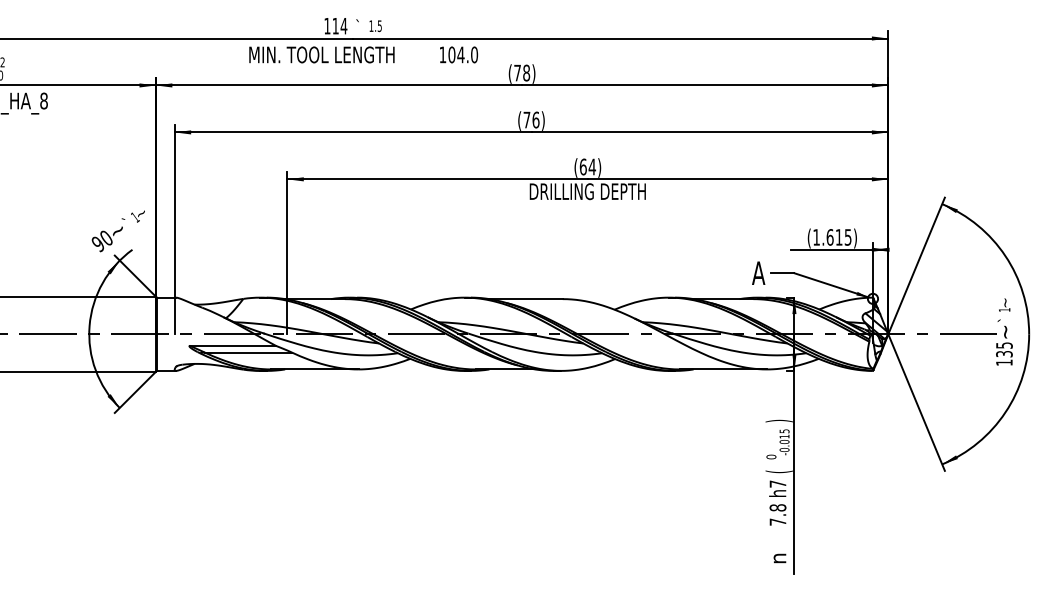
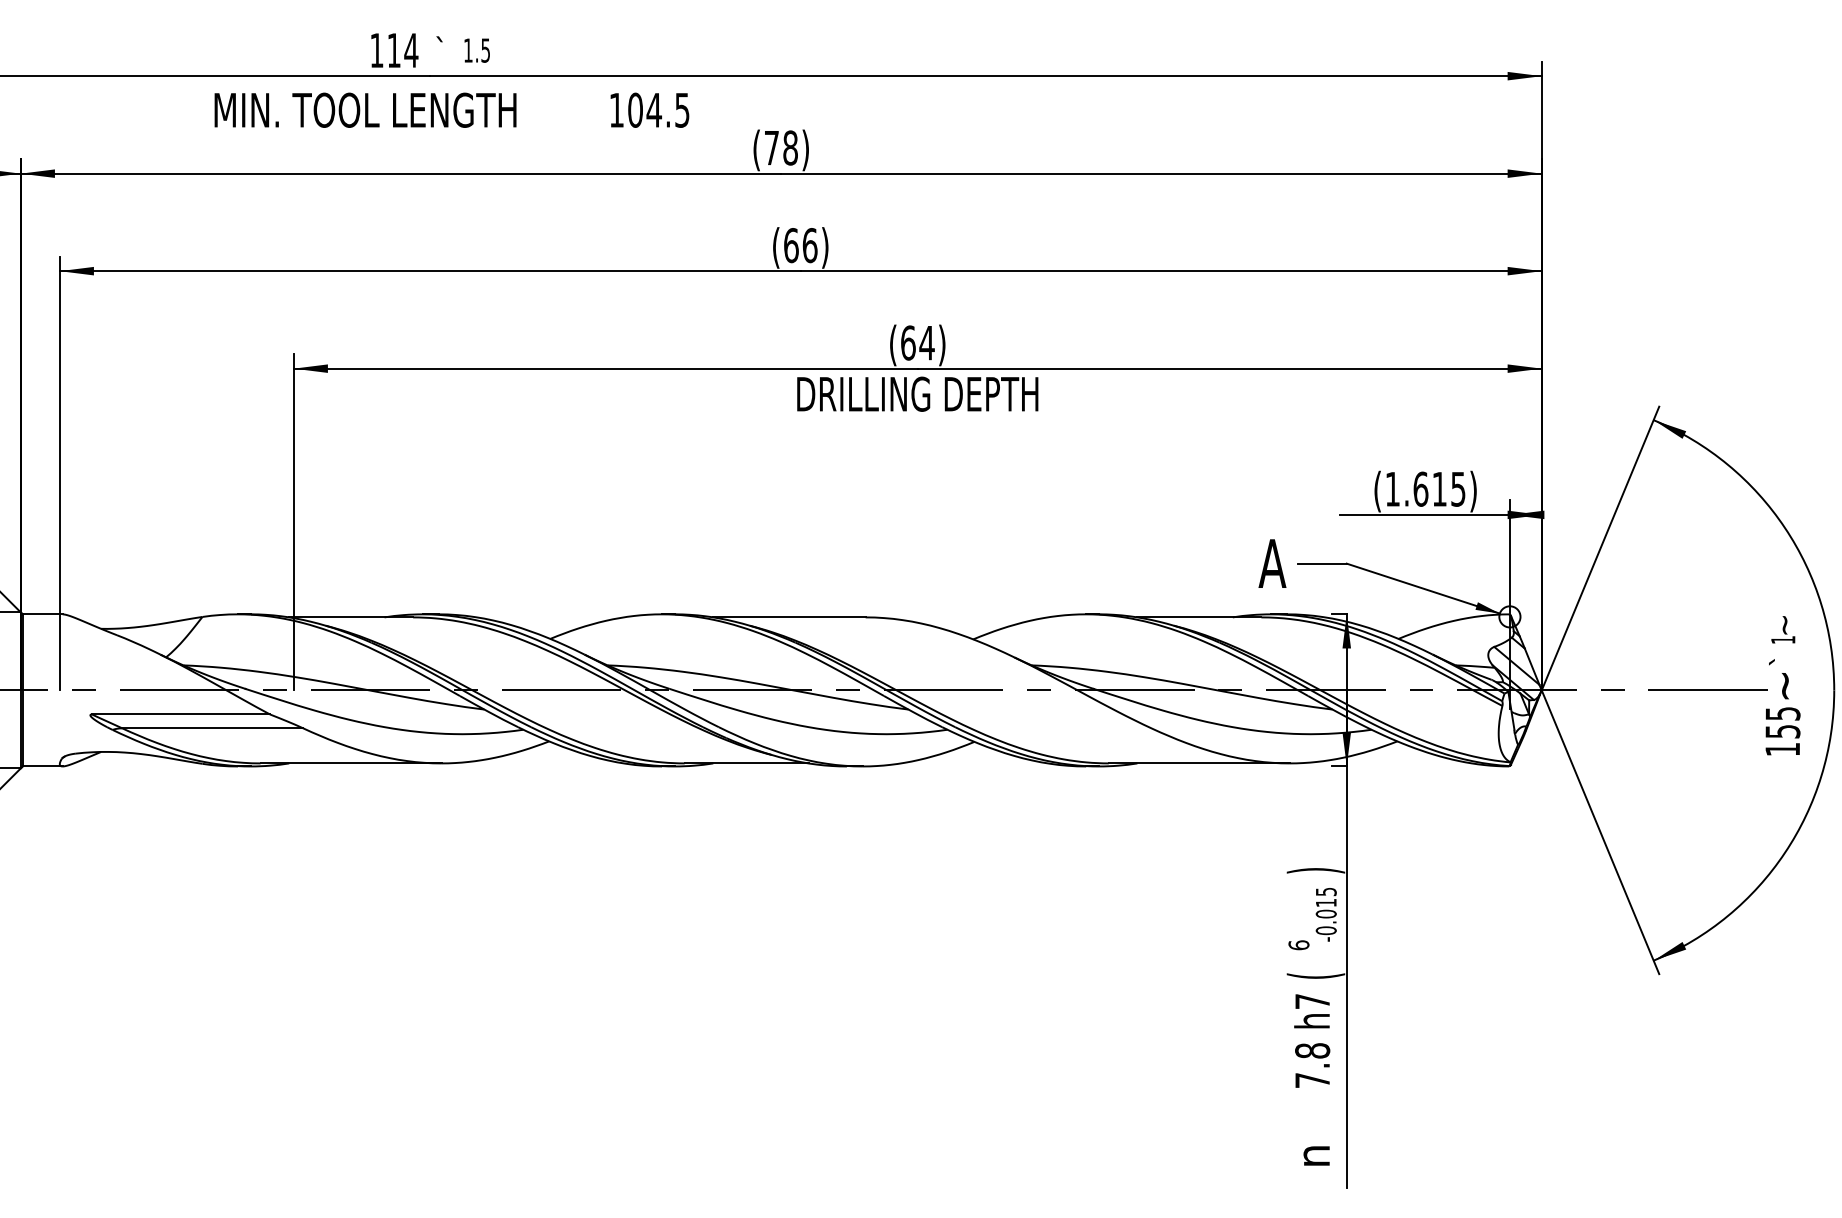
text: (474, 54) -> (682, 109), 104.0 -> 104.5
text: (526, 119) -> (790, 244), (76) -> (66)
text: (1003, 353) -> (1780, 730), 135 -> 155
text: (770, 456) -> (1297, 944), 0 -> 6

